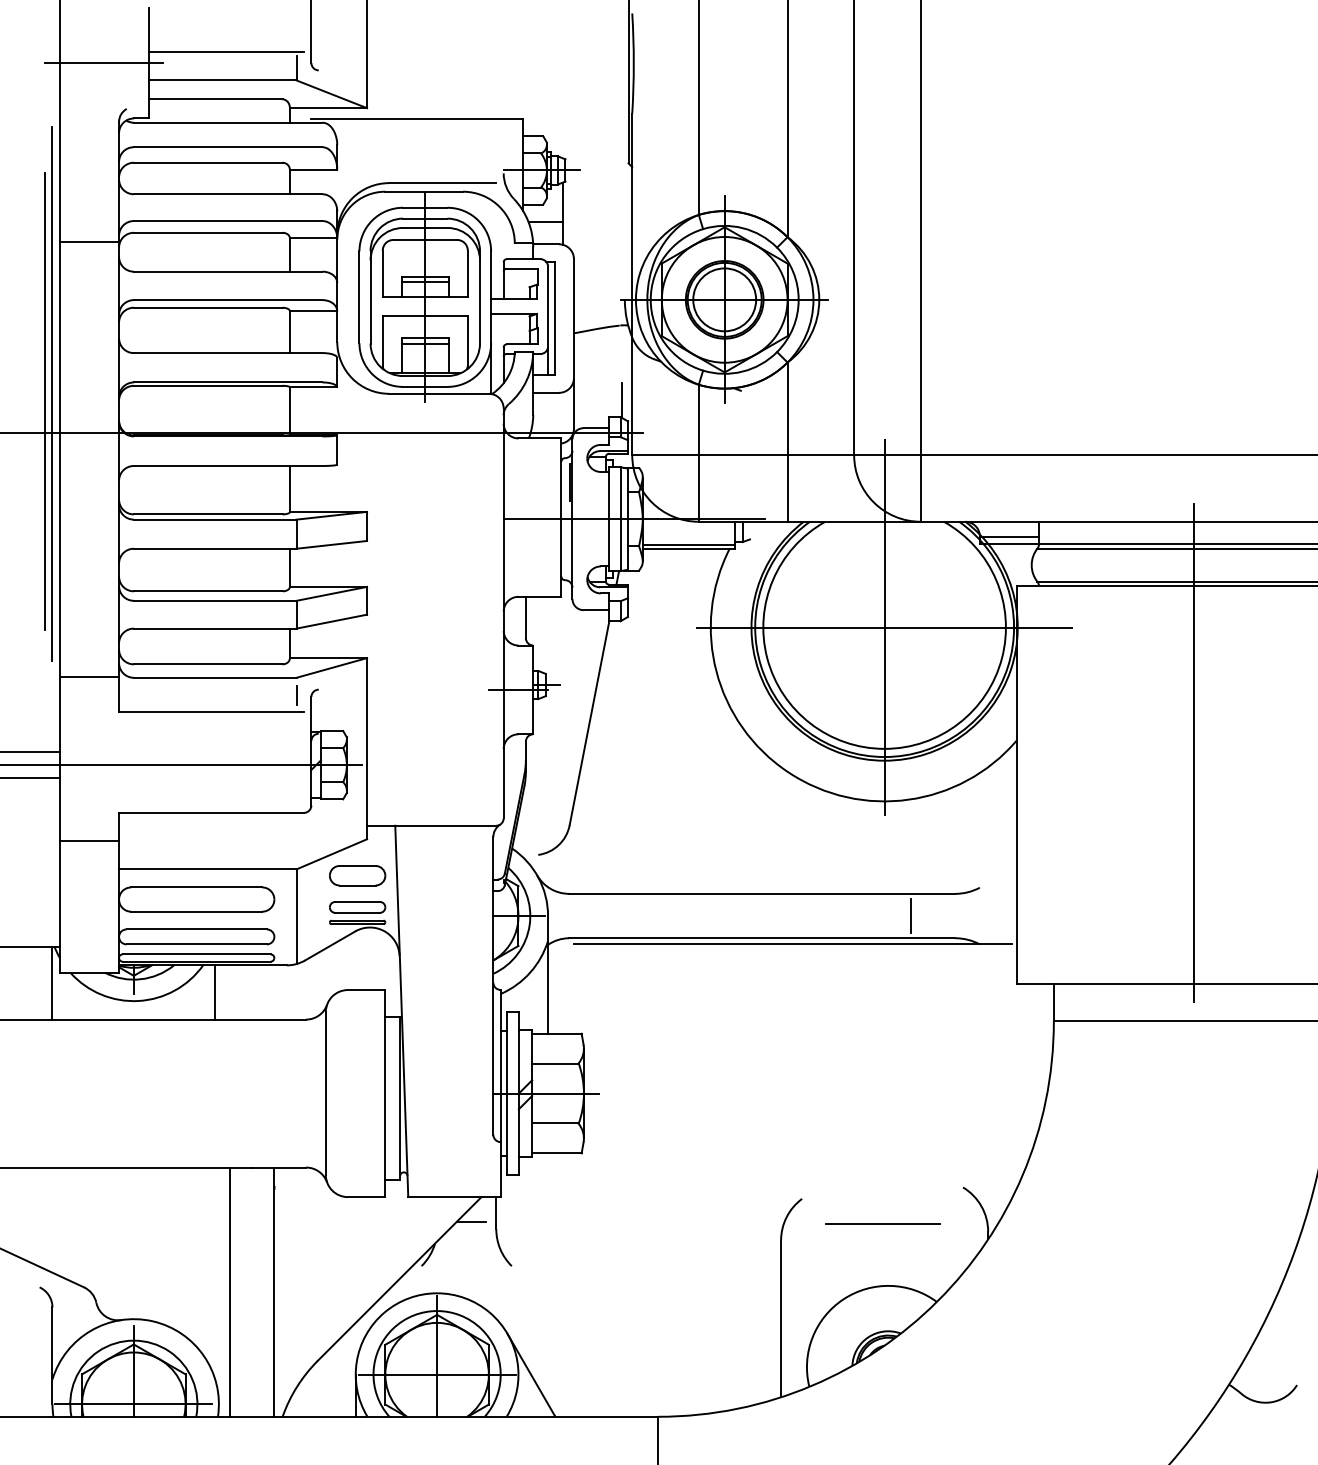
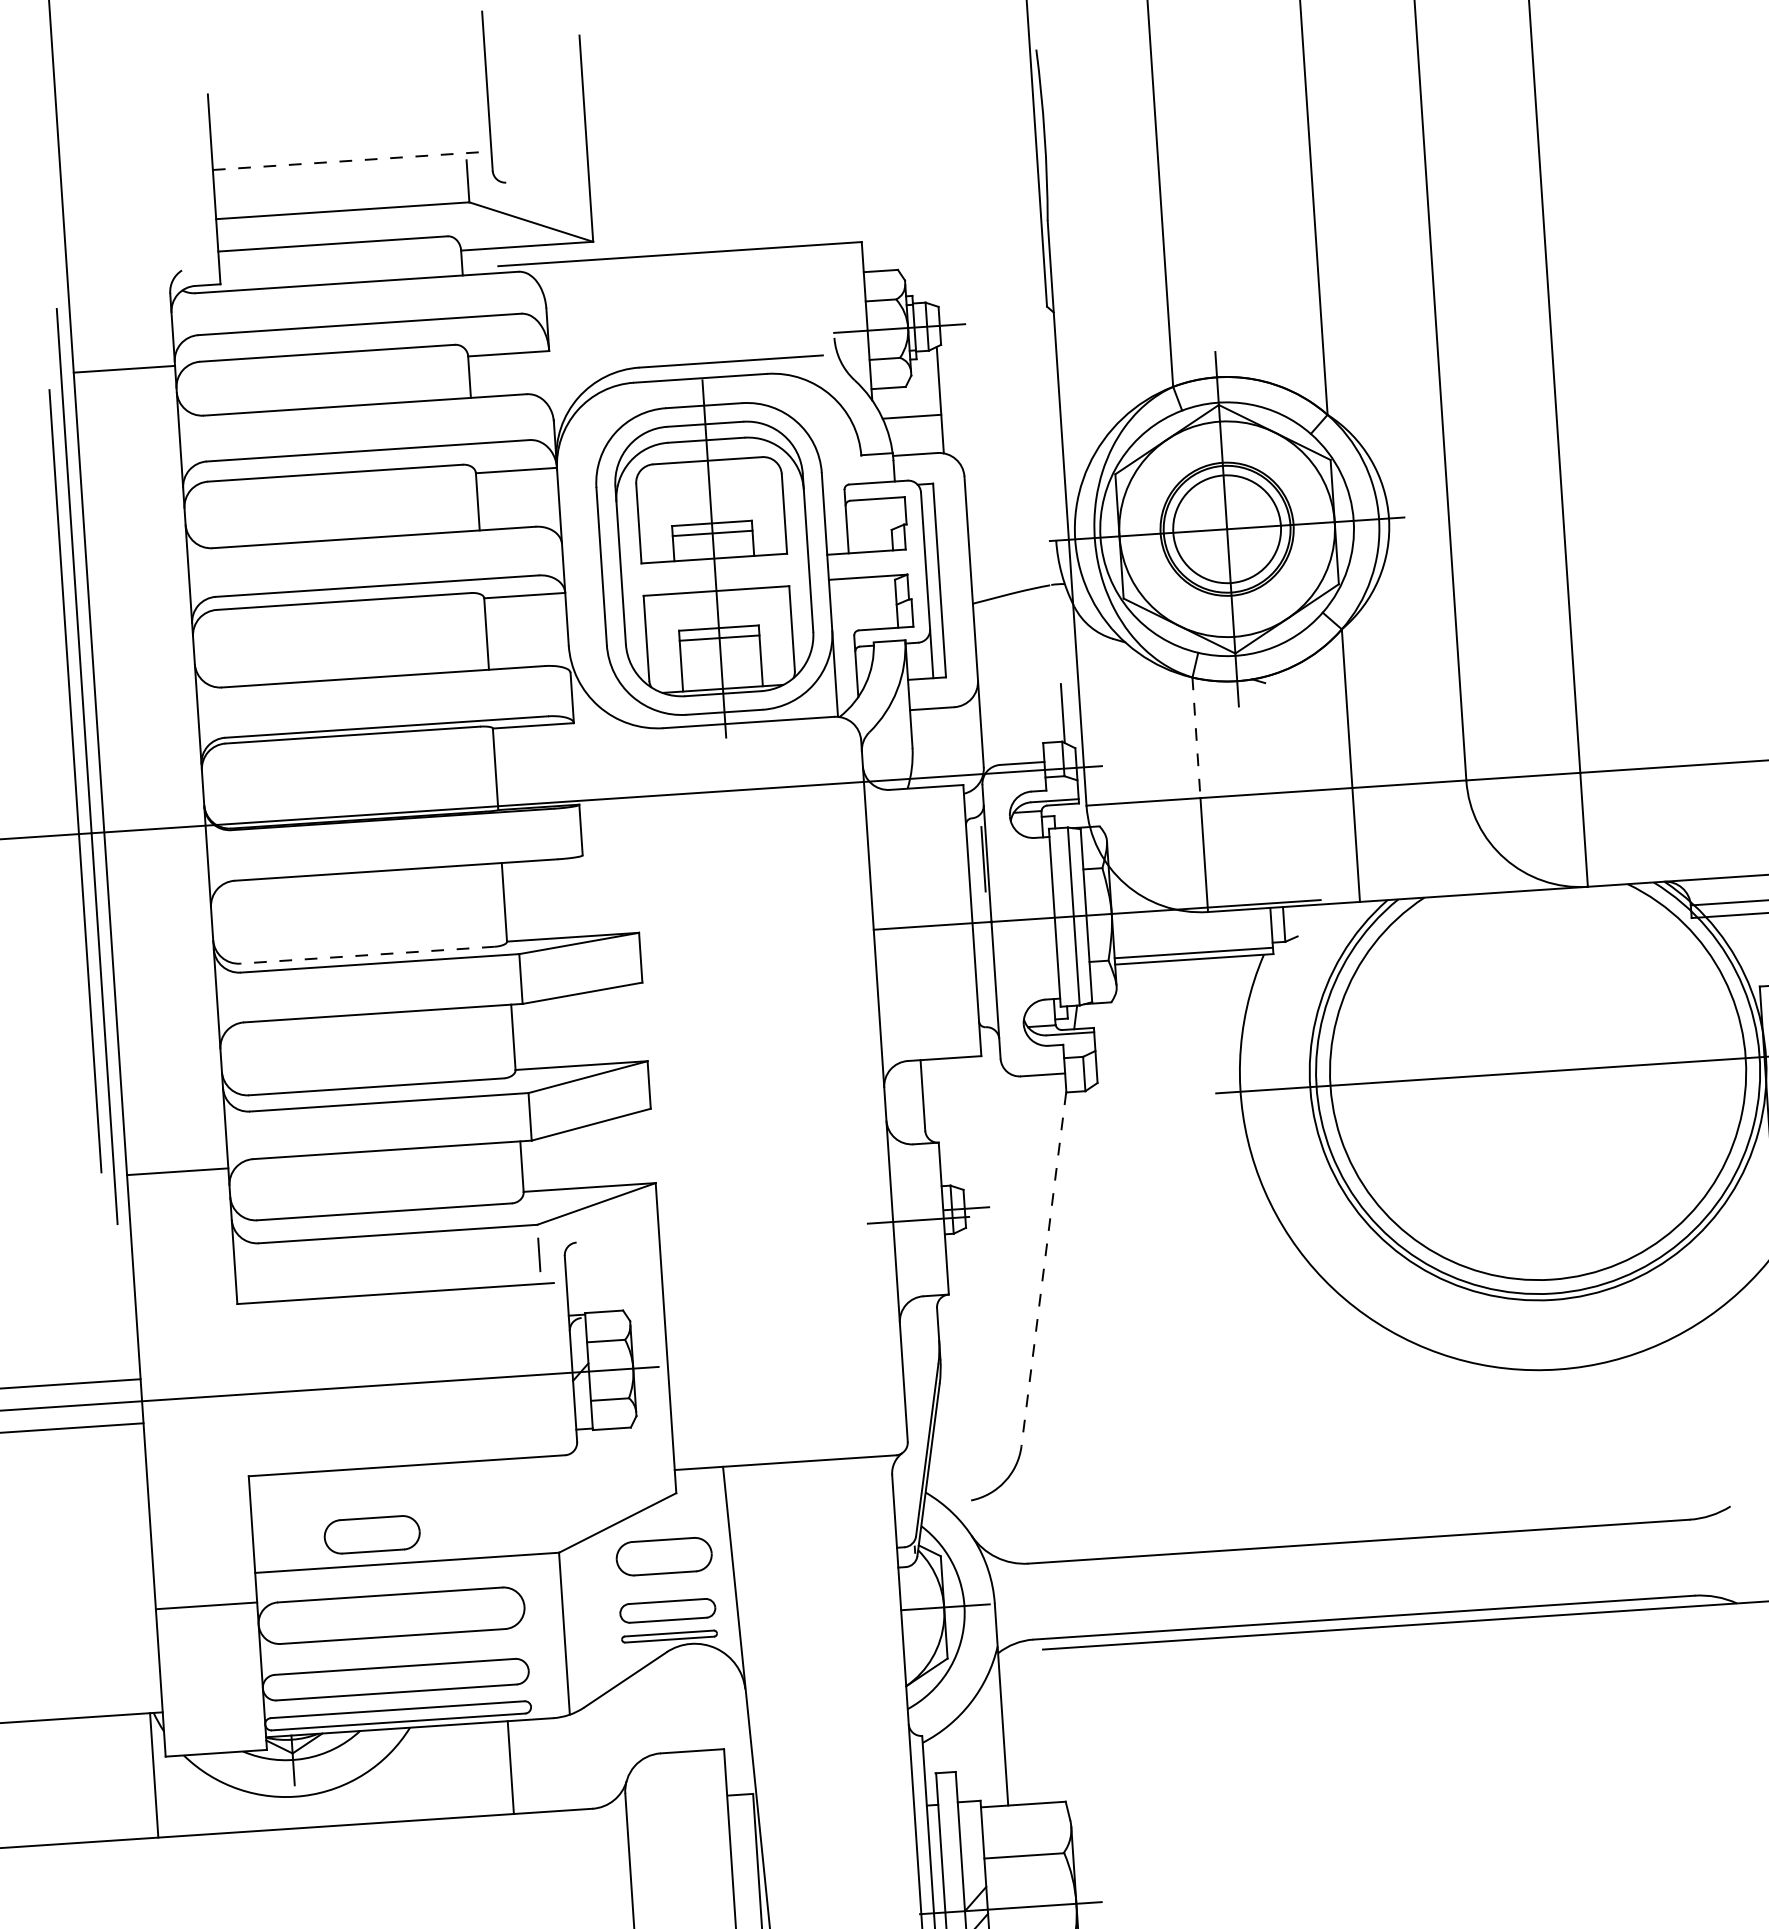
line: (226, 51) -> (346, 160), solid -> dashed
line: (104, 63) -> (138, 195), removed
line: (89, 242) -> (124, 369), moved
line: (698, 420) -> (1195, 738), solid -> dashed
line: (207, 514) -> (366, 955), solid -> dashed
line: (884, 627) -> (1537, 1071), removed
line: (89, 677) -> (177, 1172), moved
line: (589, 723) -> (1043, 1269), solid -> dashed
line: (89, 840) -> (206, 1605), moved
part: (188, 851) -> (372, 1534), added
line: (910, 915) -> (1615, 1561), removed
line: (215, 992) -> (511, 1767), moved

